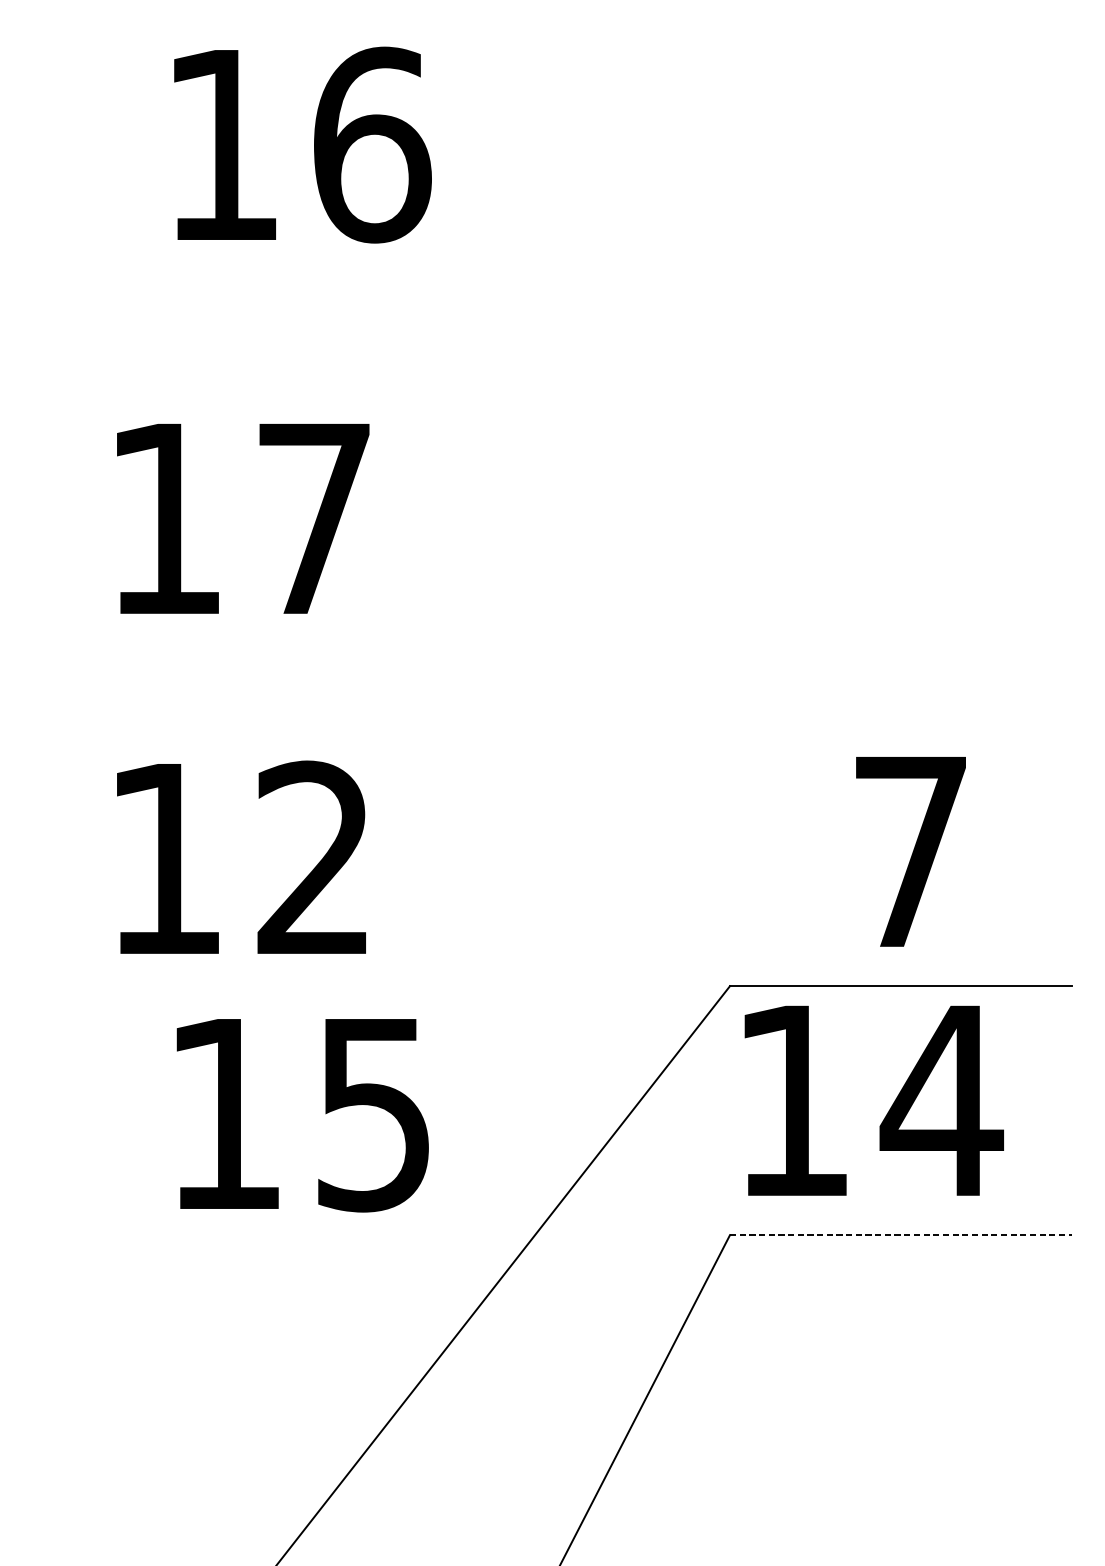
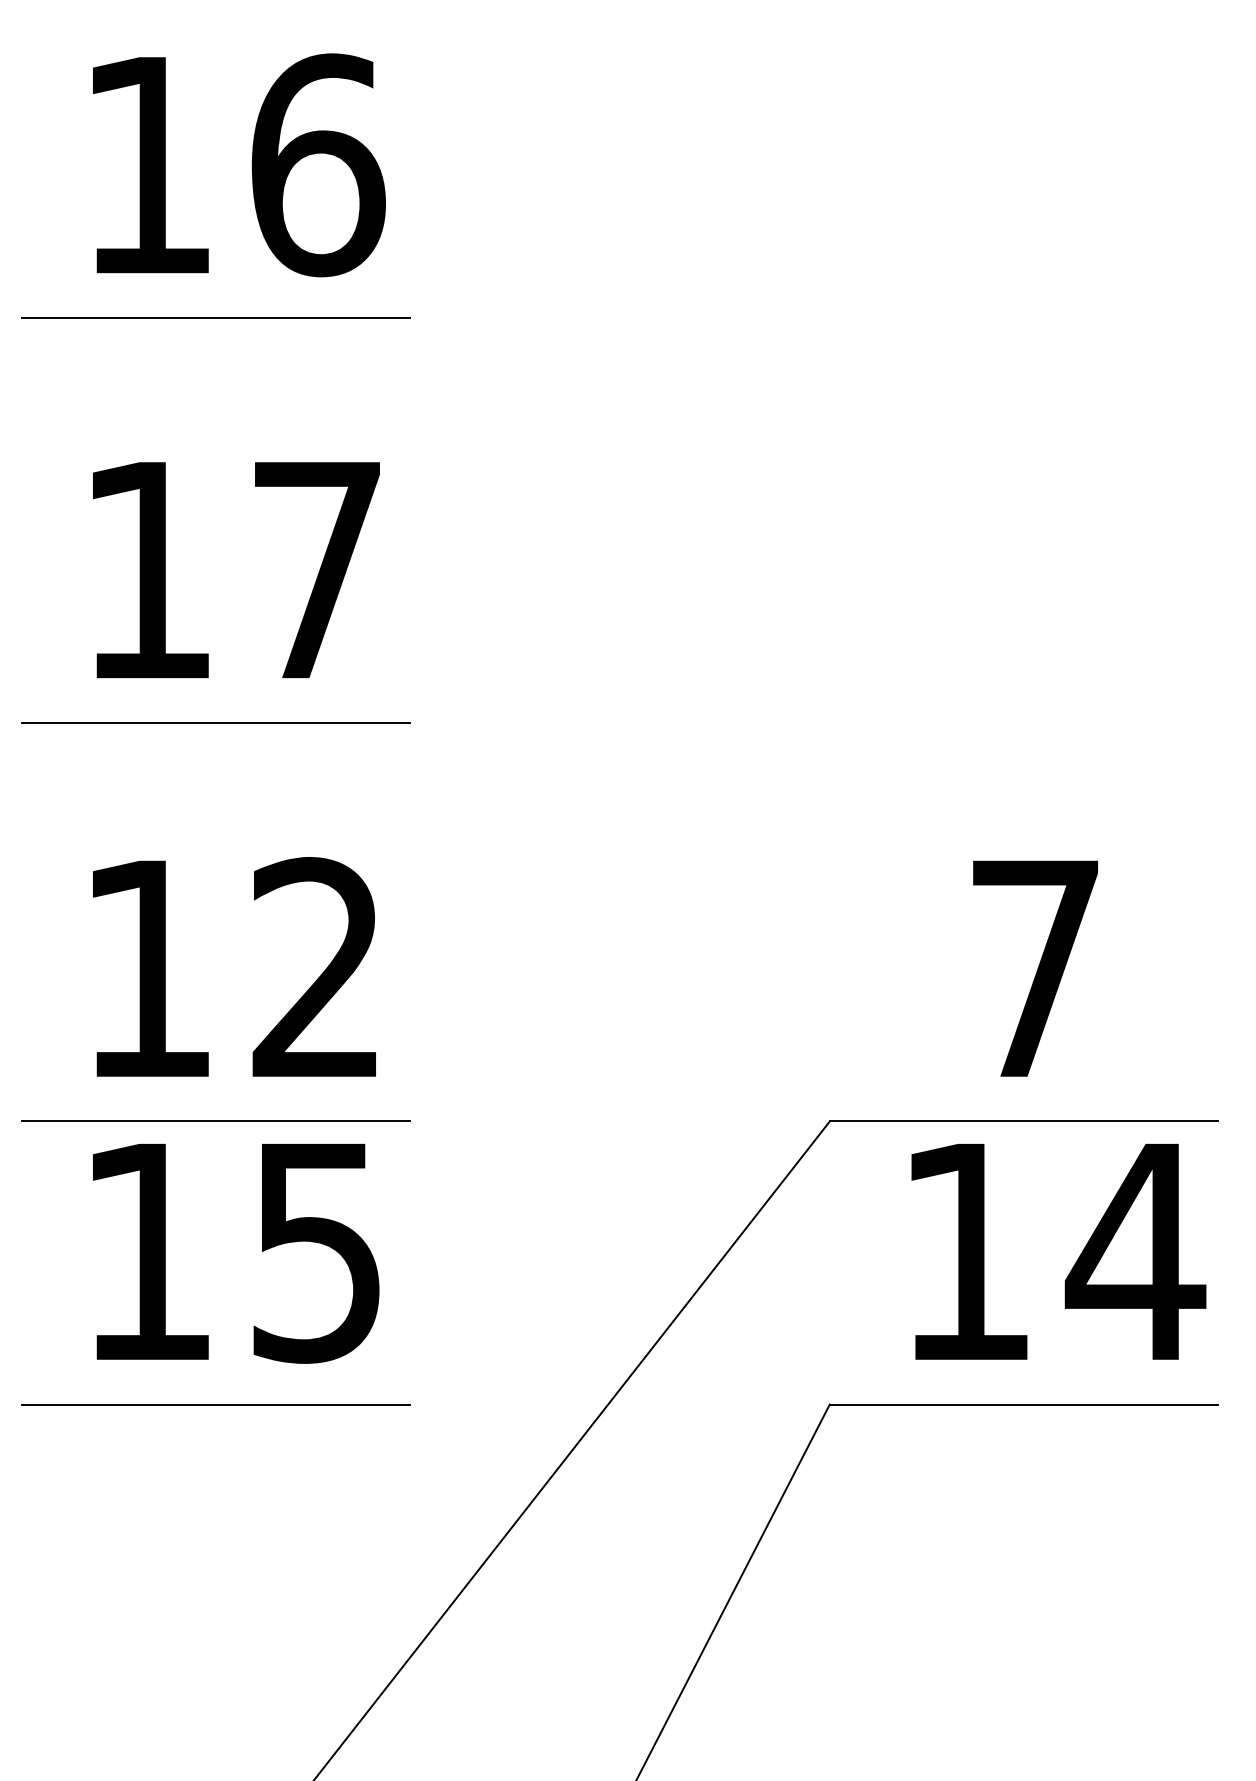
text: (303, 145) -> (239, 165), moved
line: (189, 278) -> (215, 317), added
text: (243, 519) -> (236, 570), moved
line: (189, 635) -> (215, 722), added
text: (241, 856) -> (234, 966), moved
line: (189, 986) -> (215, 1121), added
text: (873, 1100) -> (1058, 1251), moved
text: (303, 1115) -> (236, 1253), moved
line: (189, 1235) -> (215, 1404), added
line: (901, 1235) -> (1024, 1404), dashed -> solid

